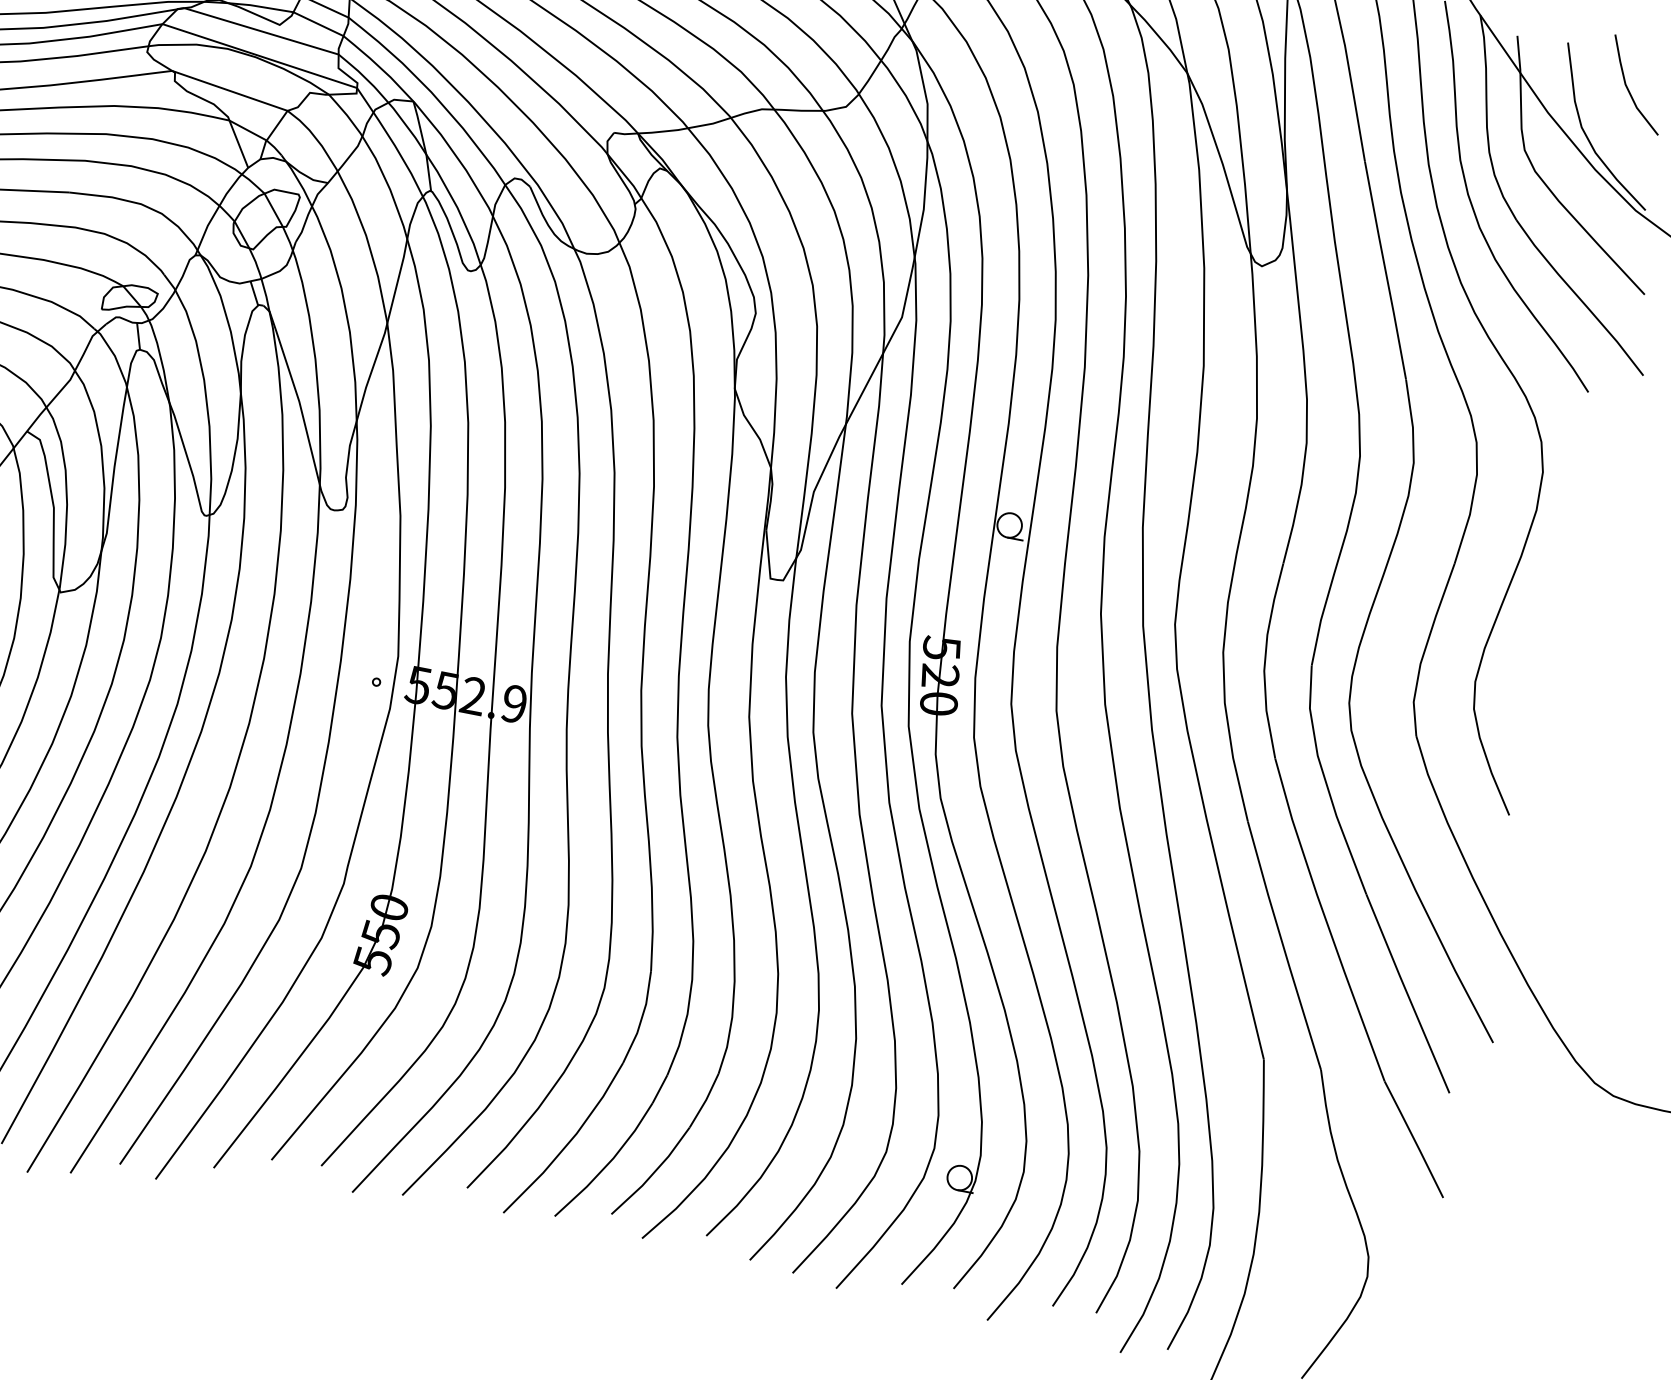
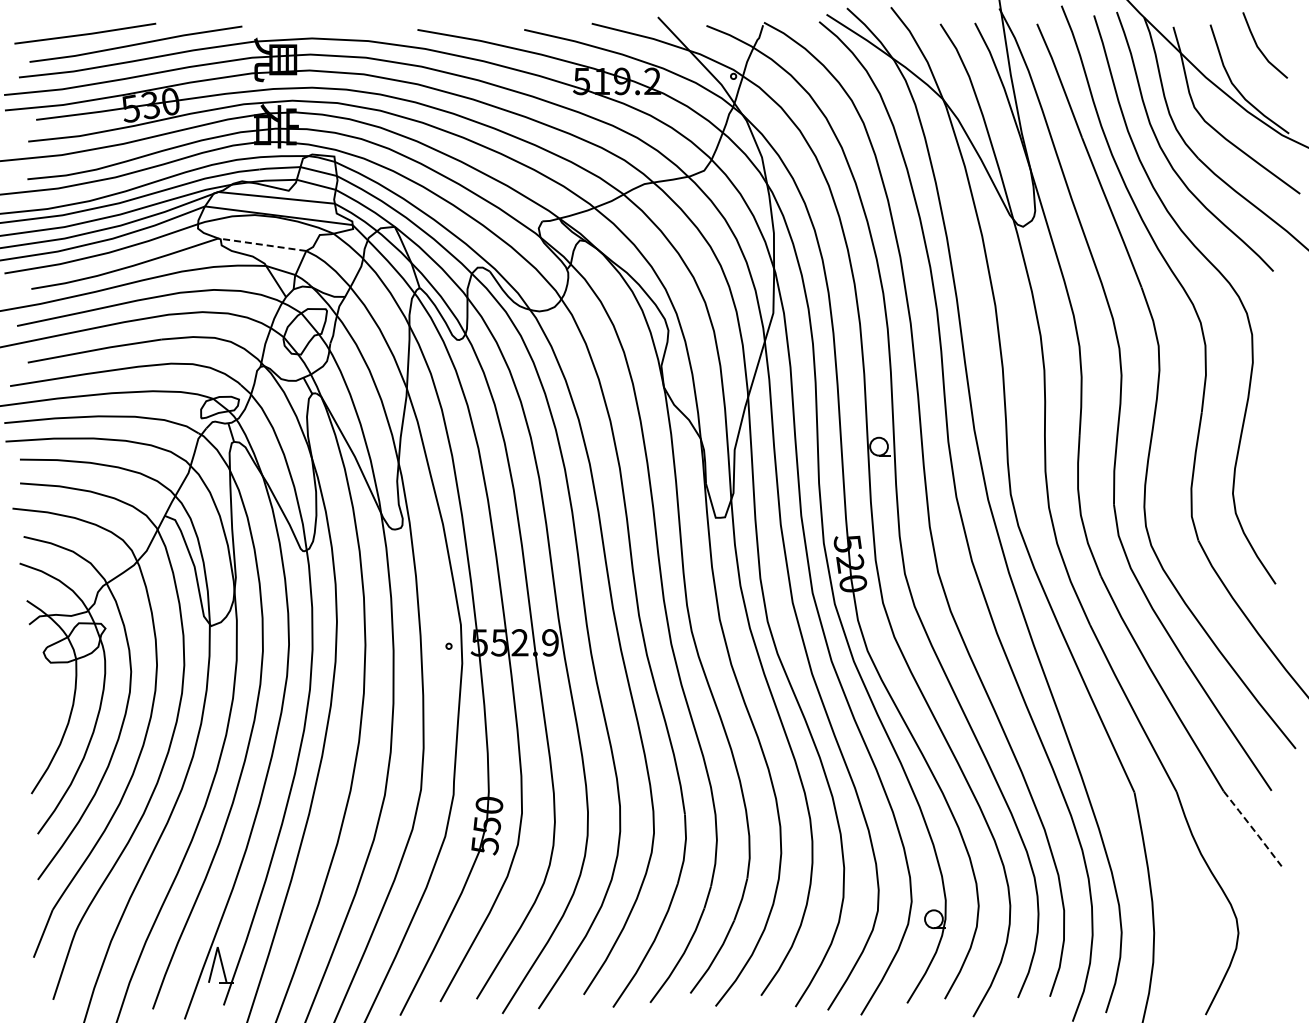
line: (228, 90) -> (261, 244), solid -> dashed
line: (1415, 1139) -> (1253, 828), solid -> dashed

